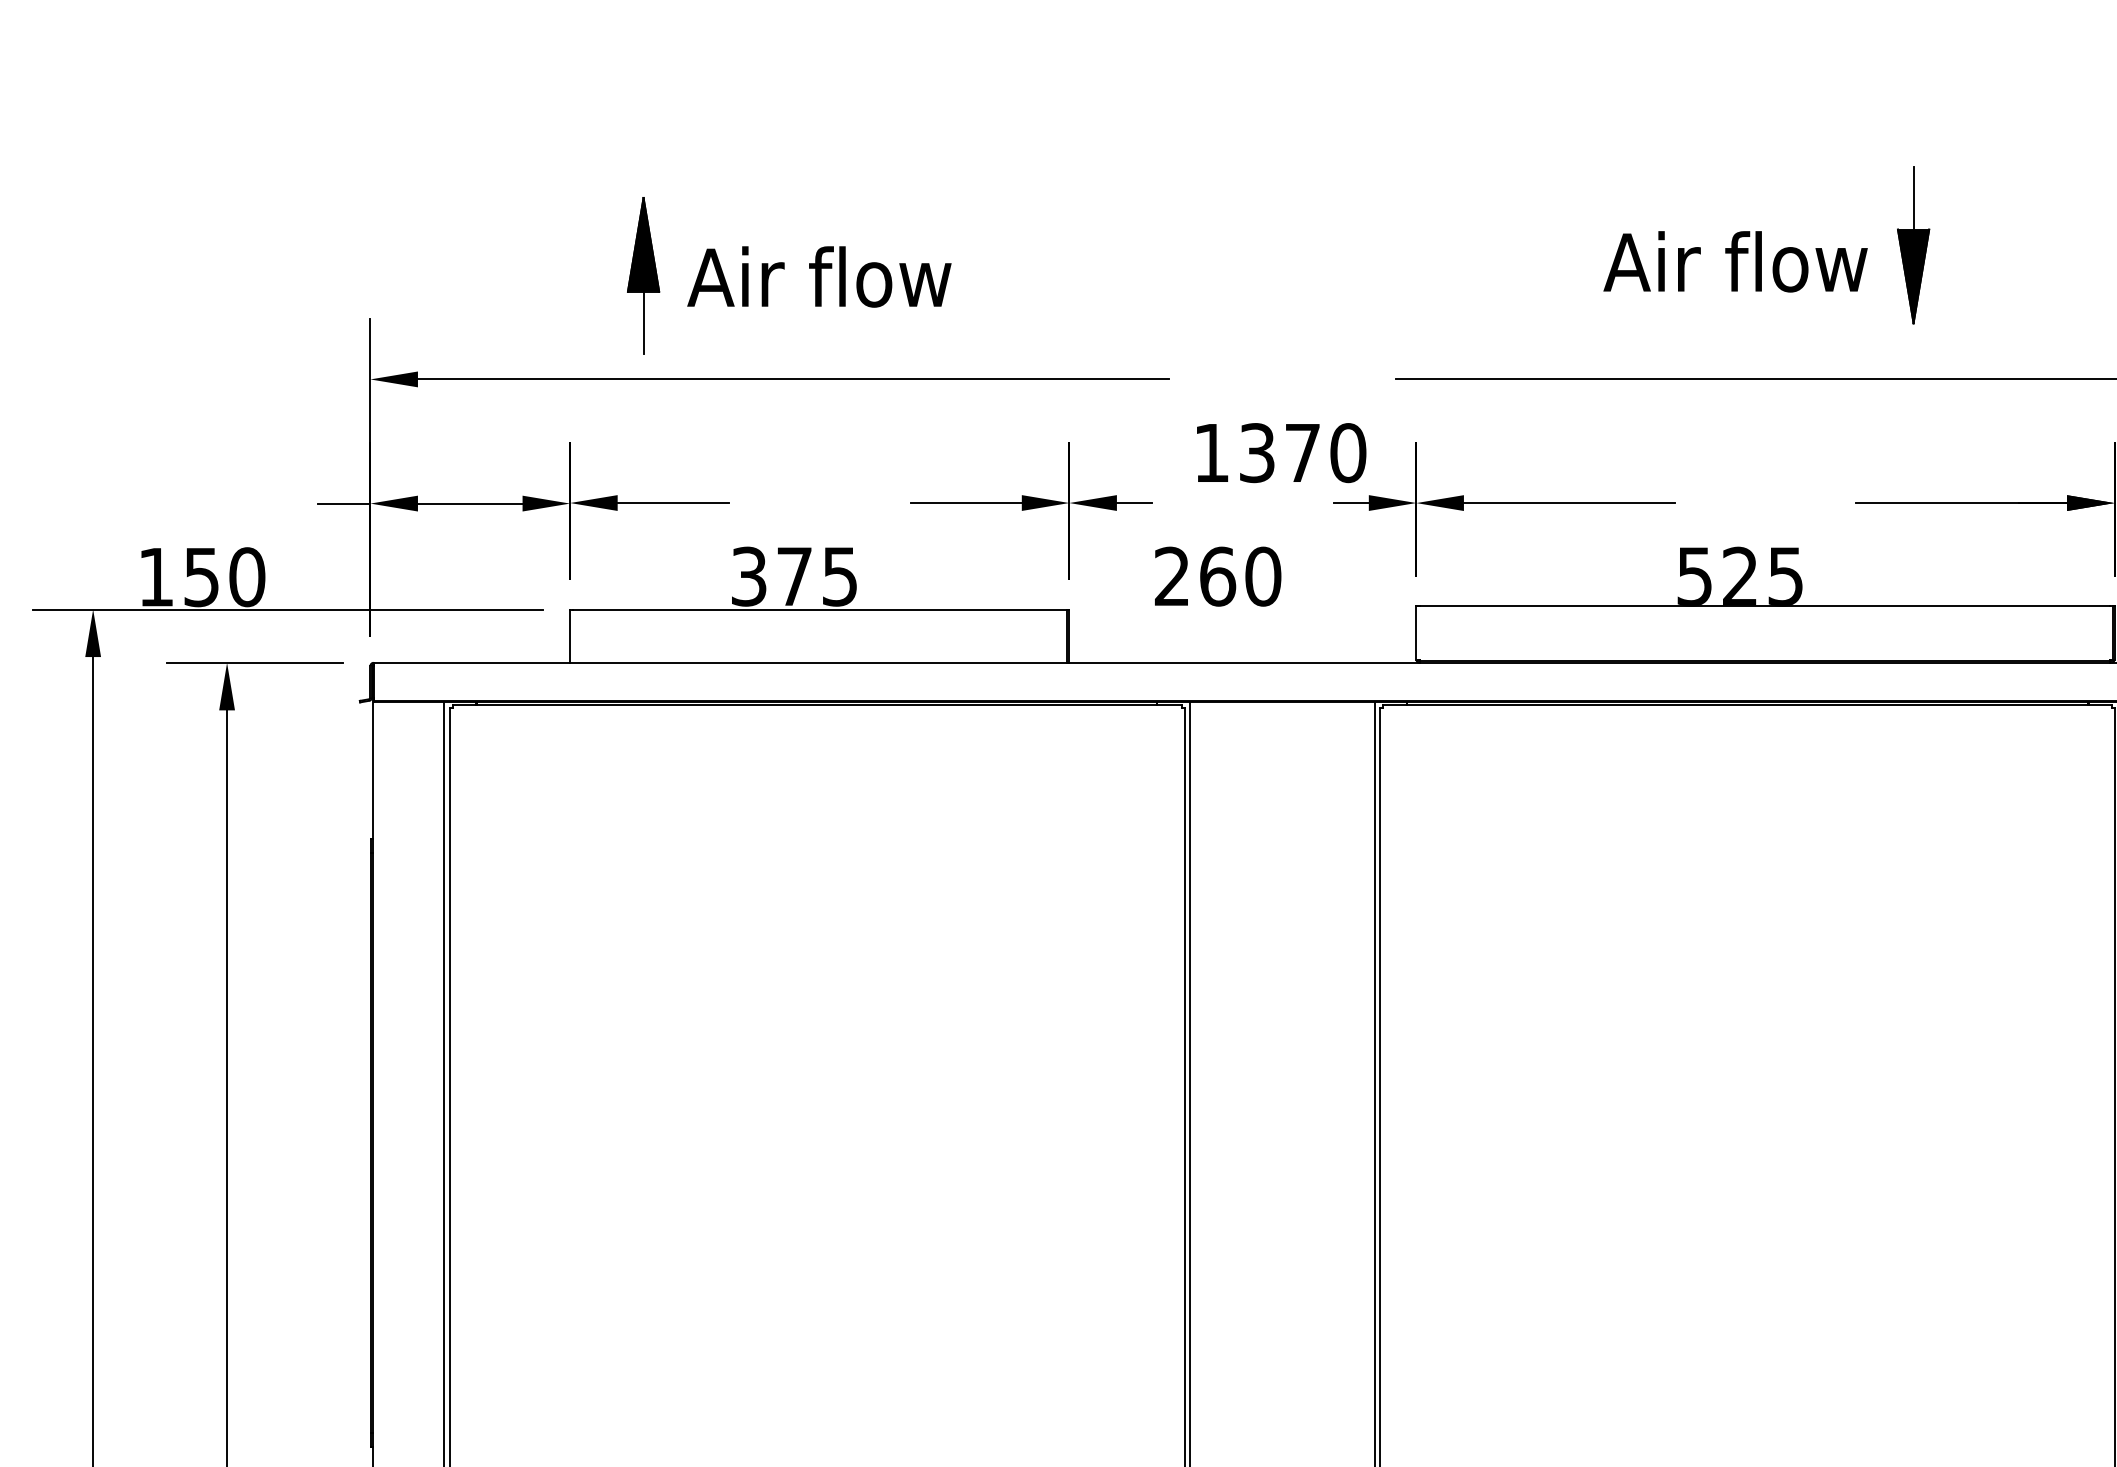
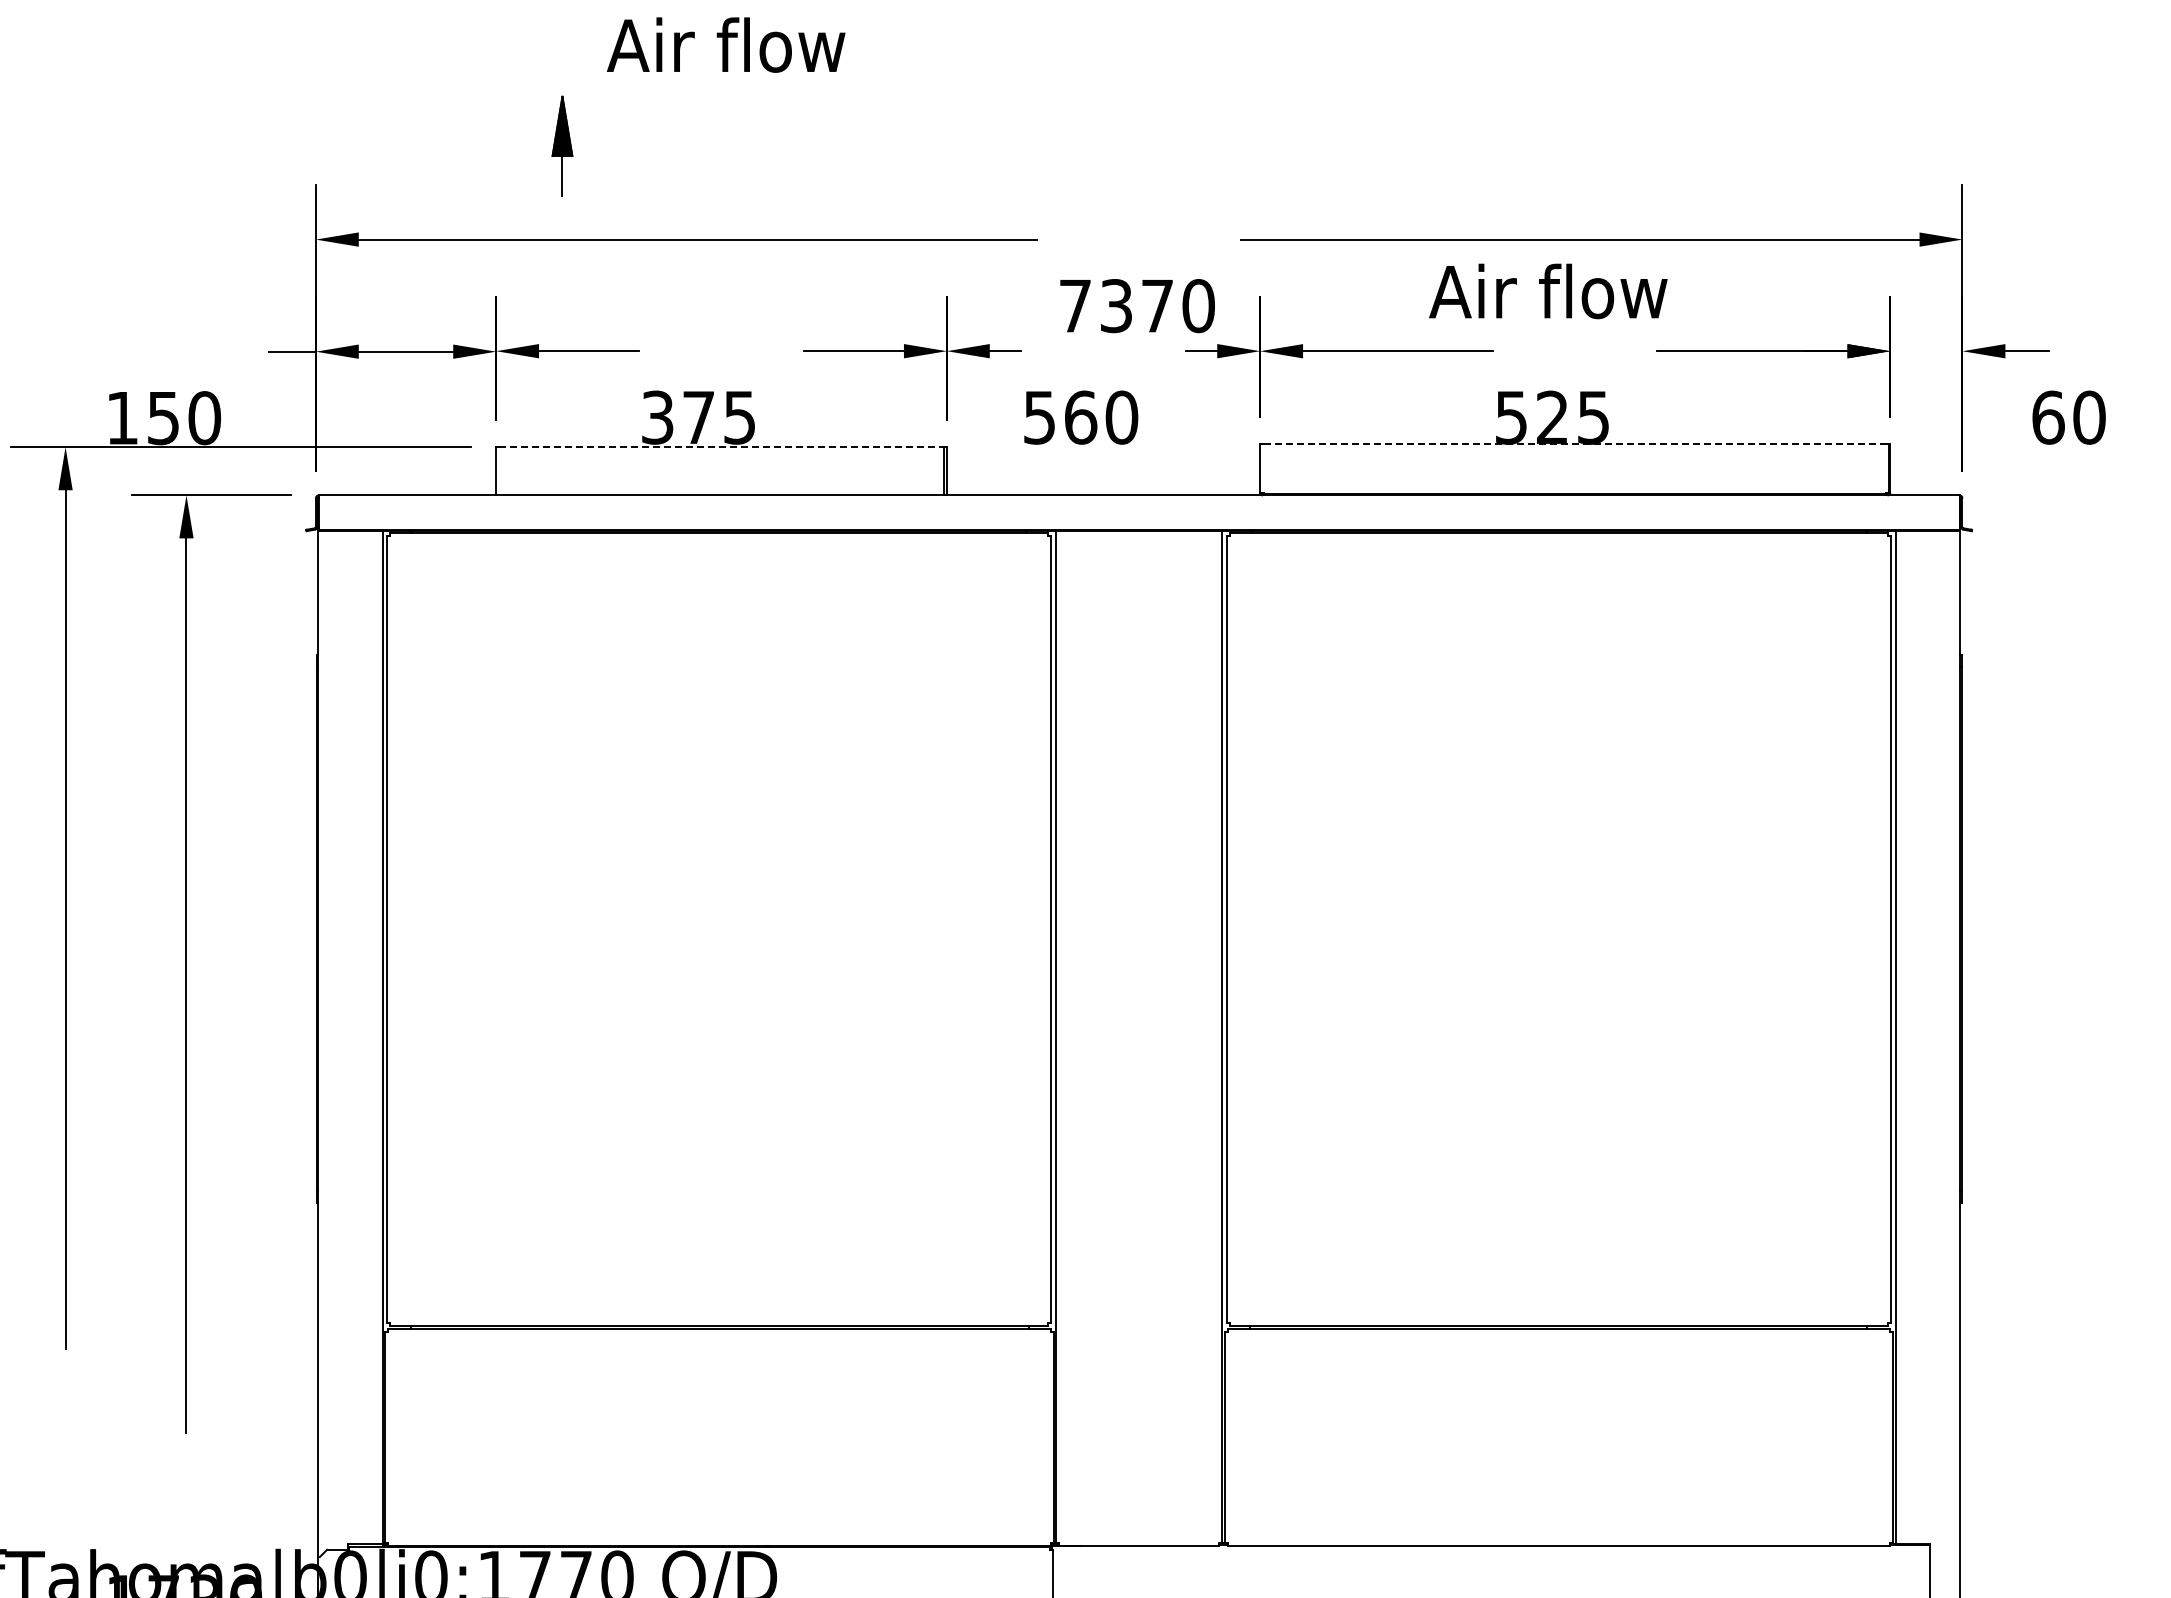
part: (1913, 245) -> (1708, 118), removed
text: (1735, 261) -> (1548, 291), moved
part: (643, 275) -> (562, 145), size x0.7
text: (818, 276) -> (725, 44), moved
text: (1211, 452) -> (1075, 305), 1370 -> 7370
text: (1171, 576) -> (1039, 417), 260 -> 560
line: (1765, 606) -> (1575, 444), solid -> dashed
line: (819, 609) -> (721, 447), solid -> dashed

